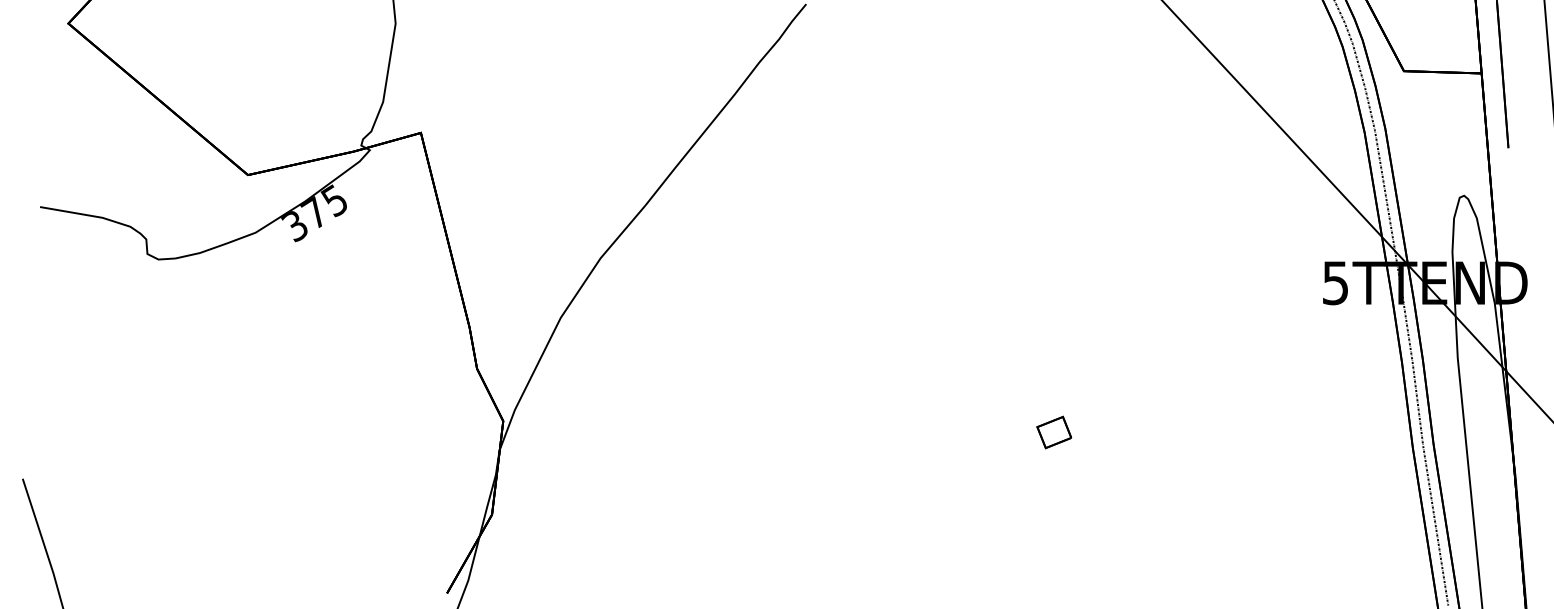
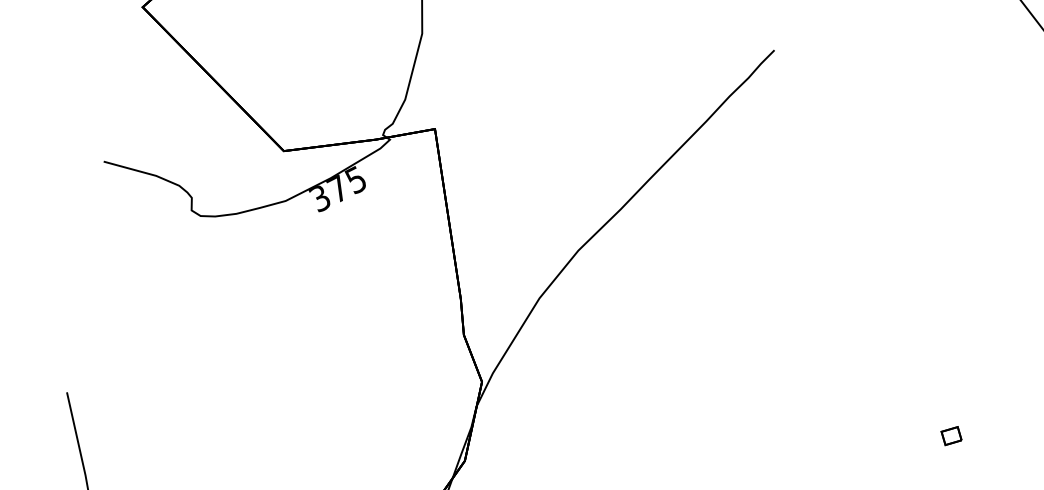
part: (1053, 432) -> (951, 436), size x0.71

